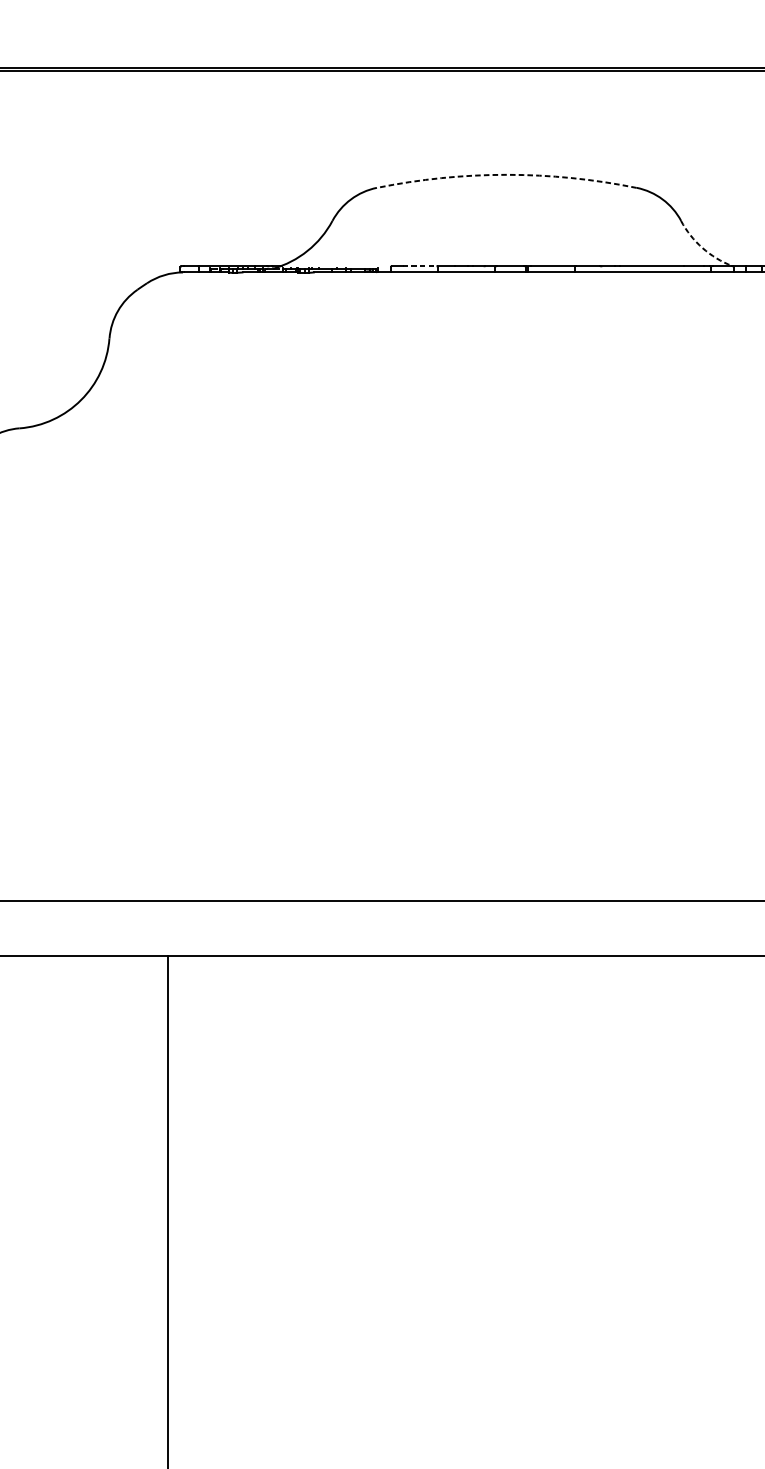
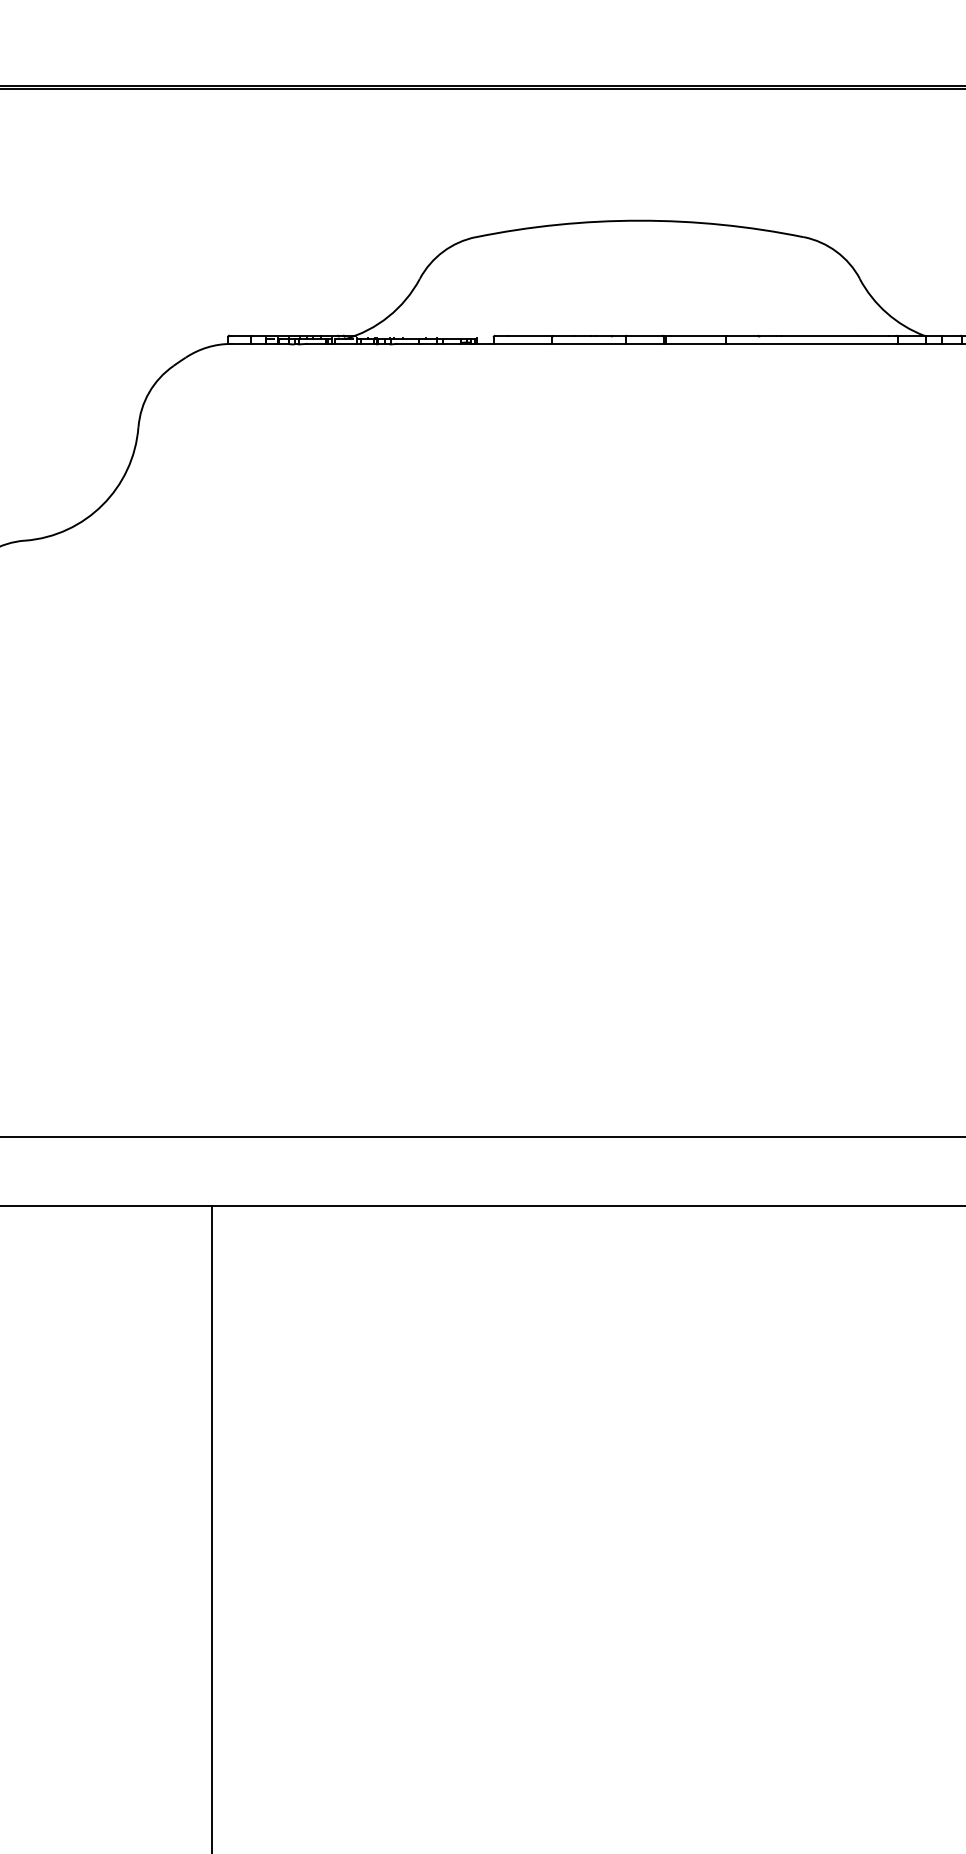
arc: (506, 174) -> (639, 220), dashed -> solid
arc: (702, 248) -> (886, 313), dashed -> solid
line: (420, 265) -> (531, 335), dashed -> solid

